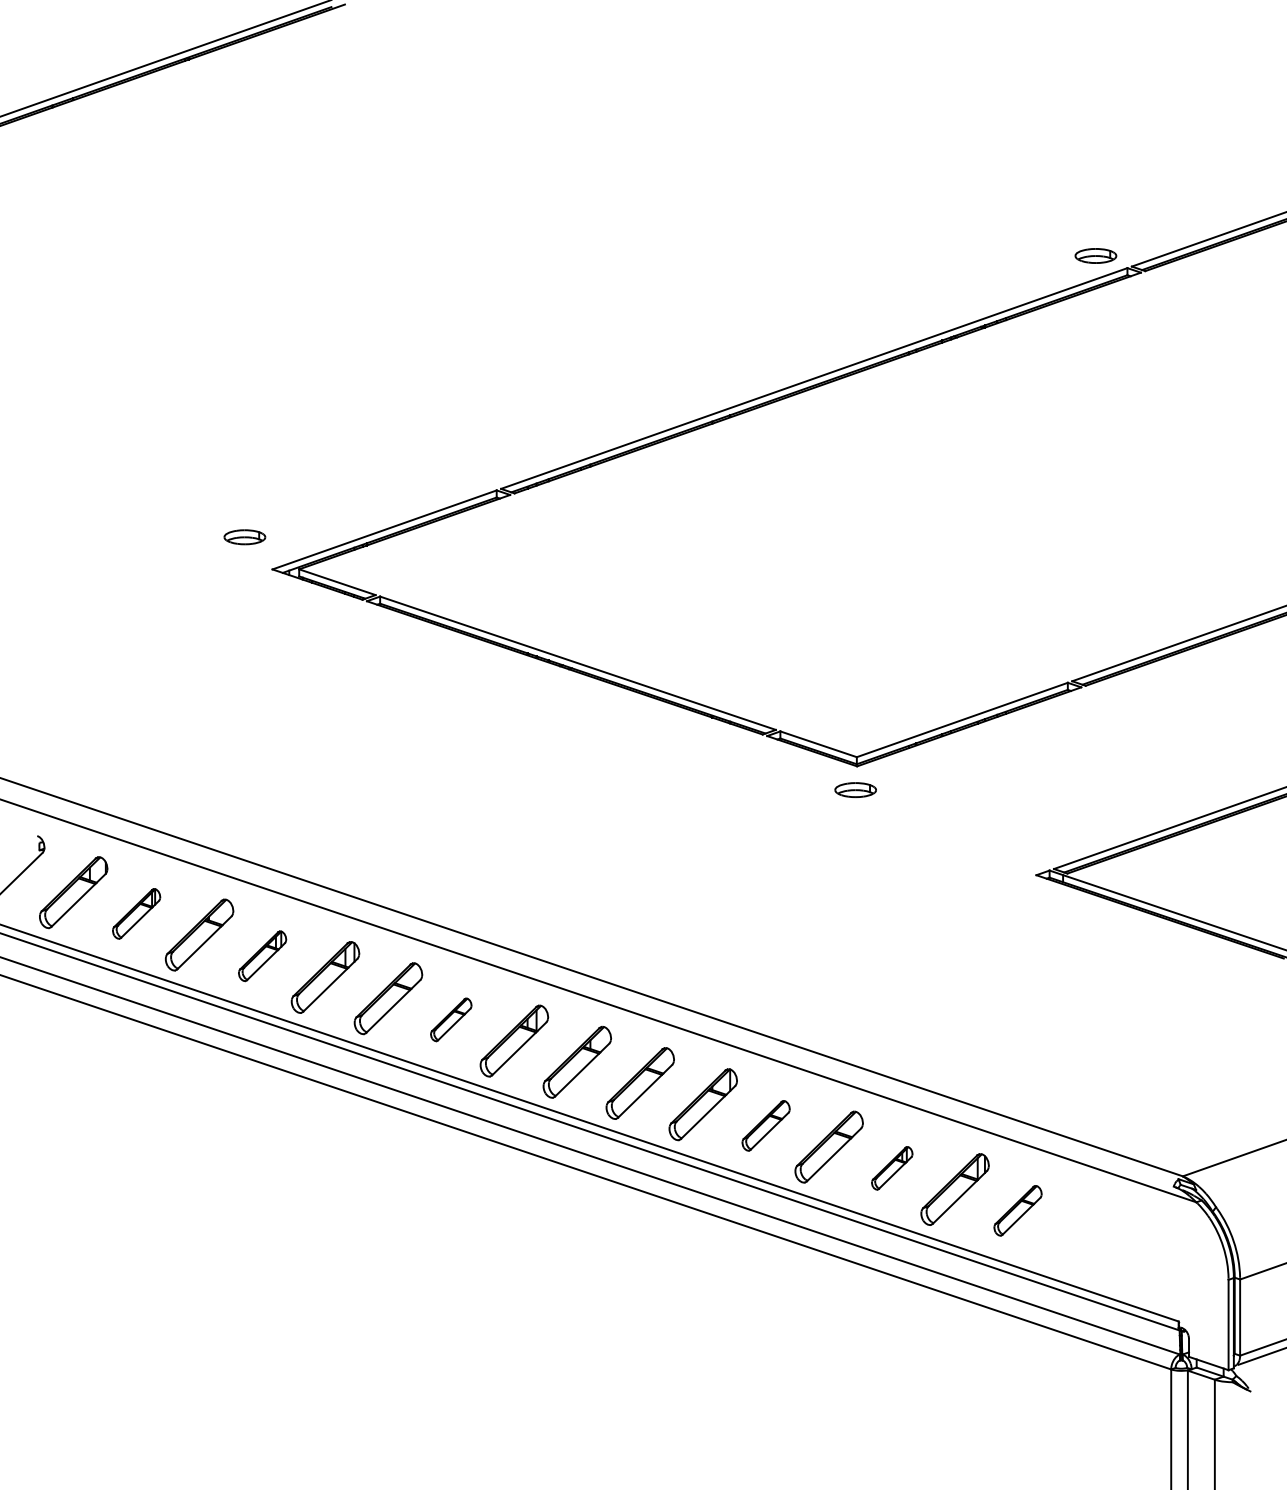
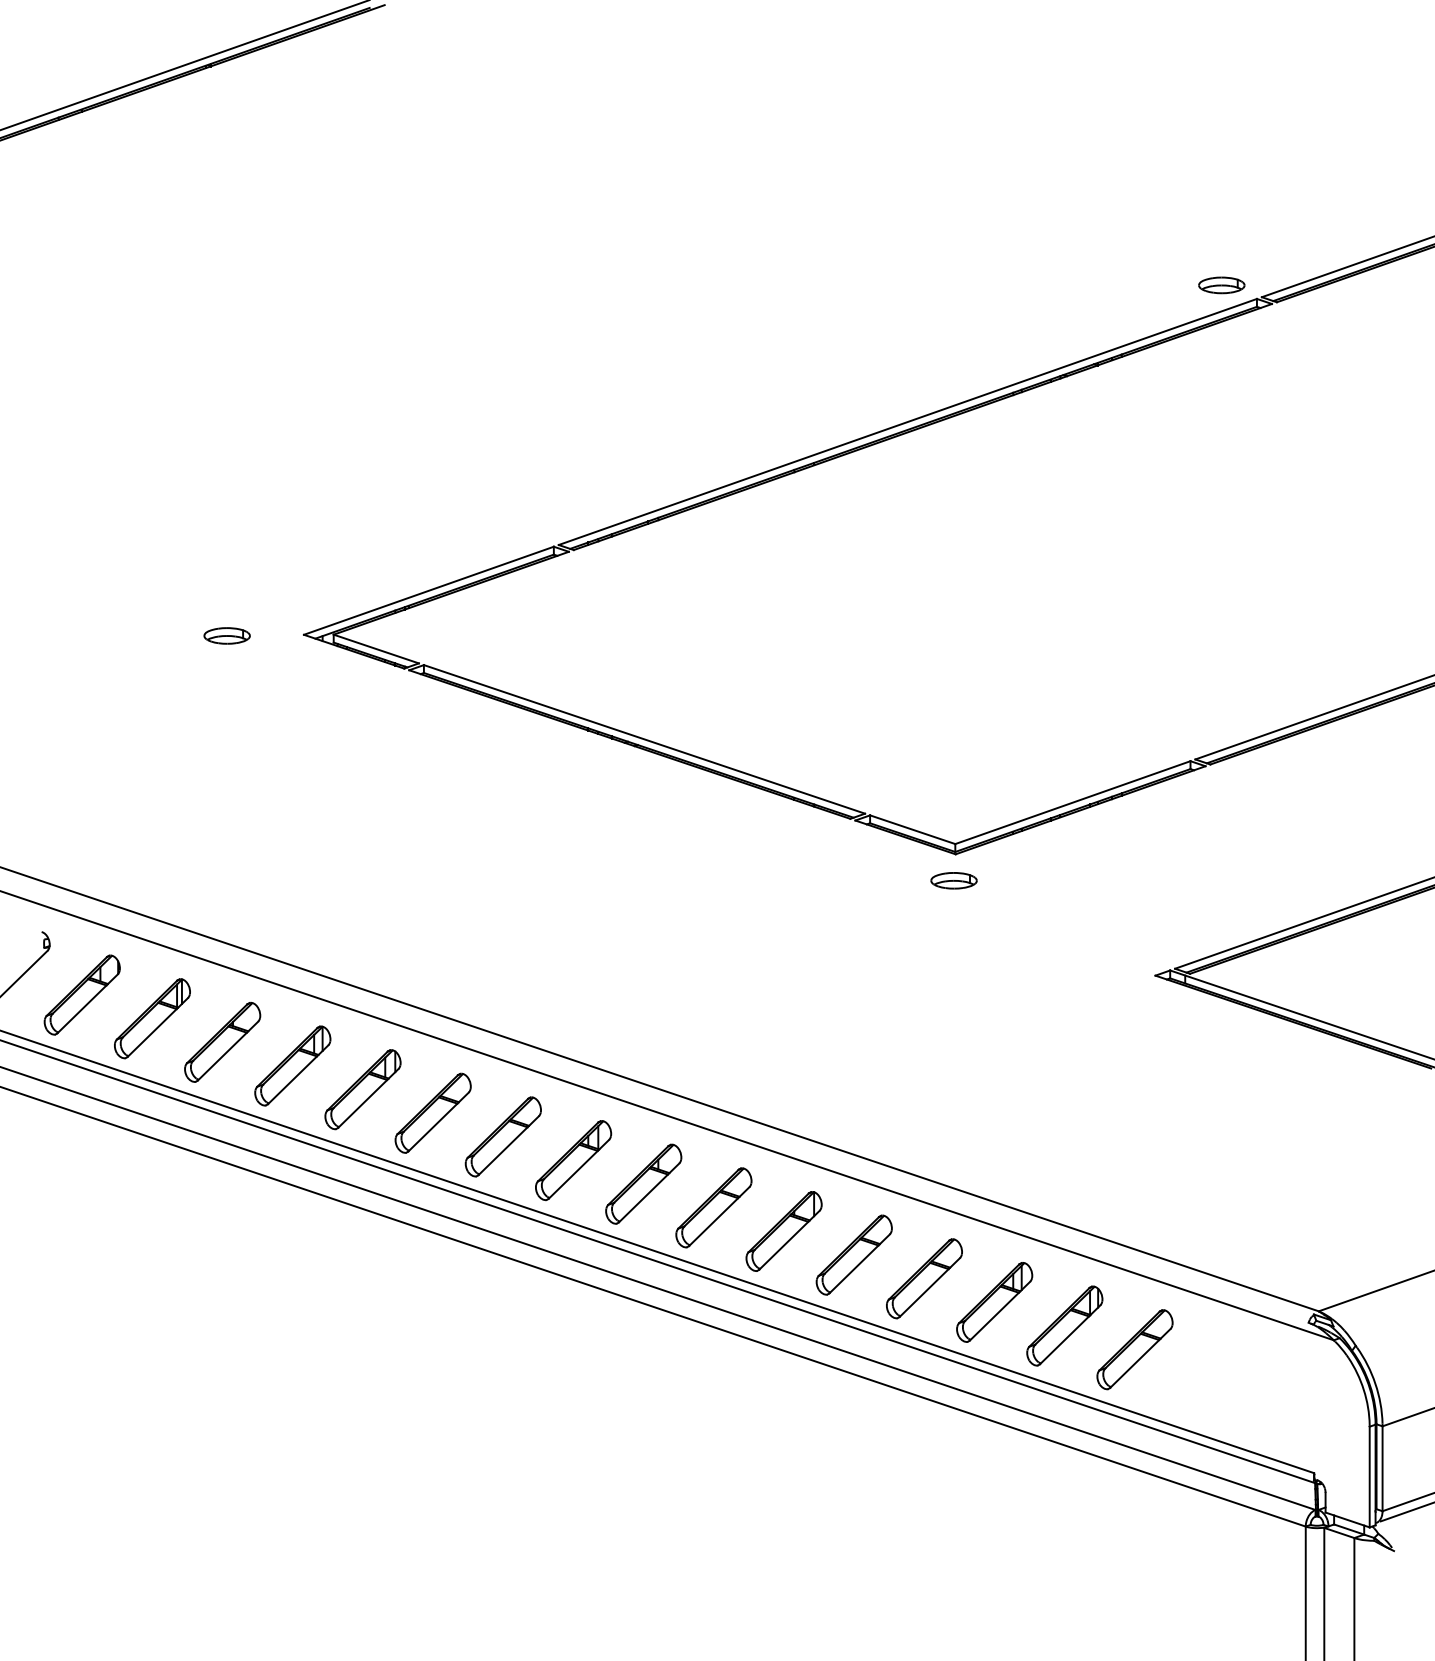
part: (244, 536) -> (226, 635), moved
part: (136, 913) -> (152, 1018), size x1.43
part: (262, 955) -> (292, 1065), size x1.43
part: (450, 1019) -> (502, 1136), size x1.67
part: (765, 1125) -> (853, 1254), size x1.43
part: (891, 1168) -> (994, 1302), size x1.67
part: (1017, 1210) -> (1134, 1349), size x1.43

